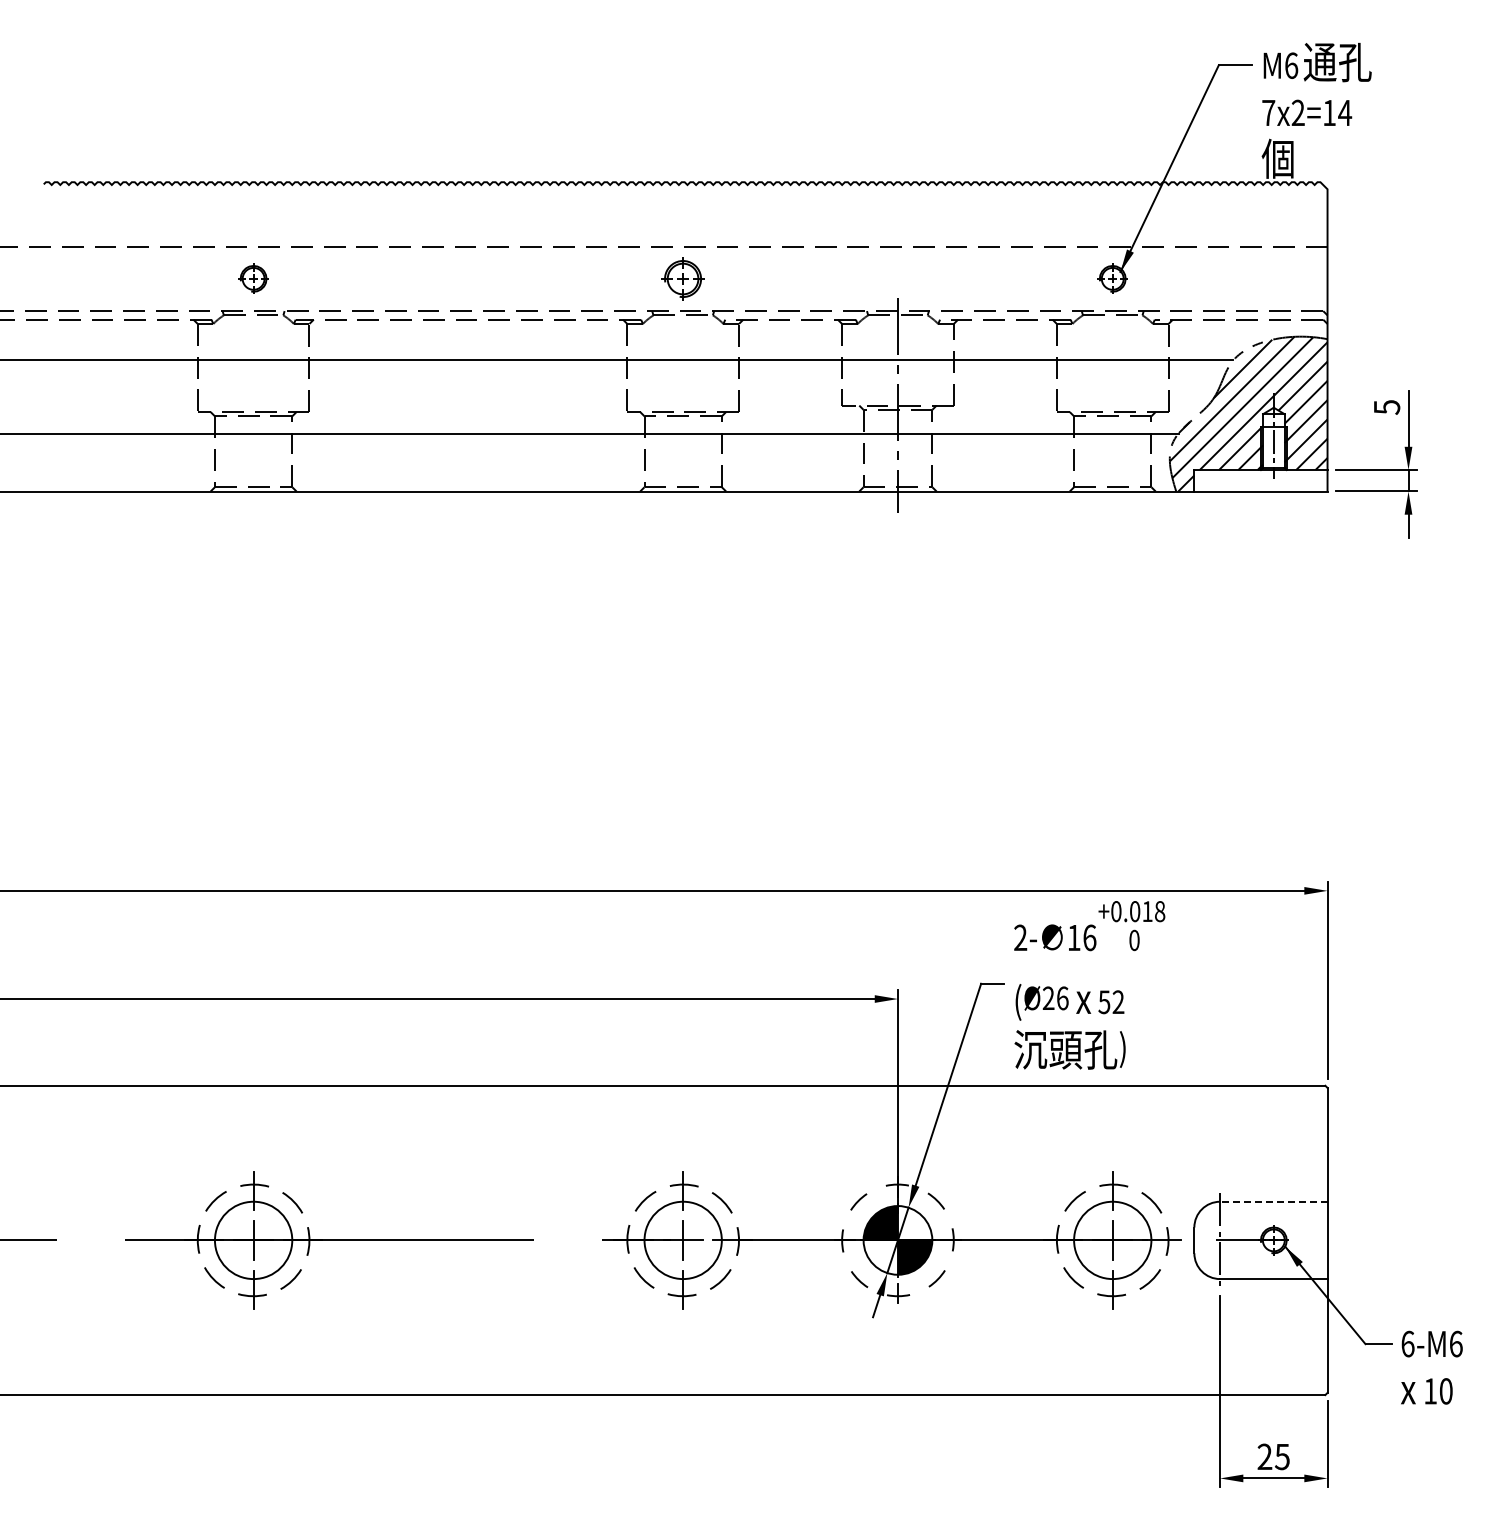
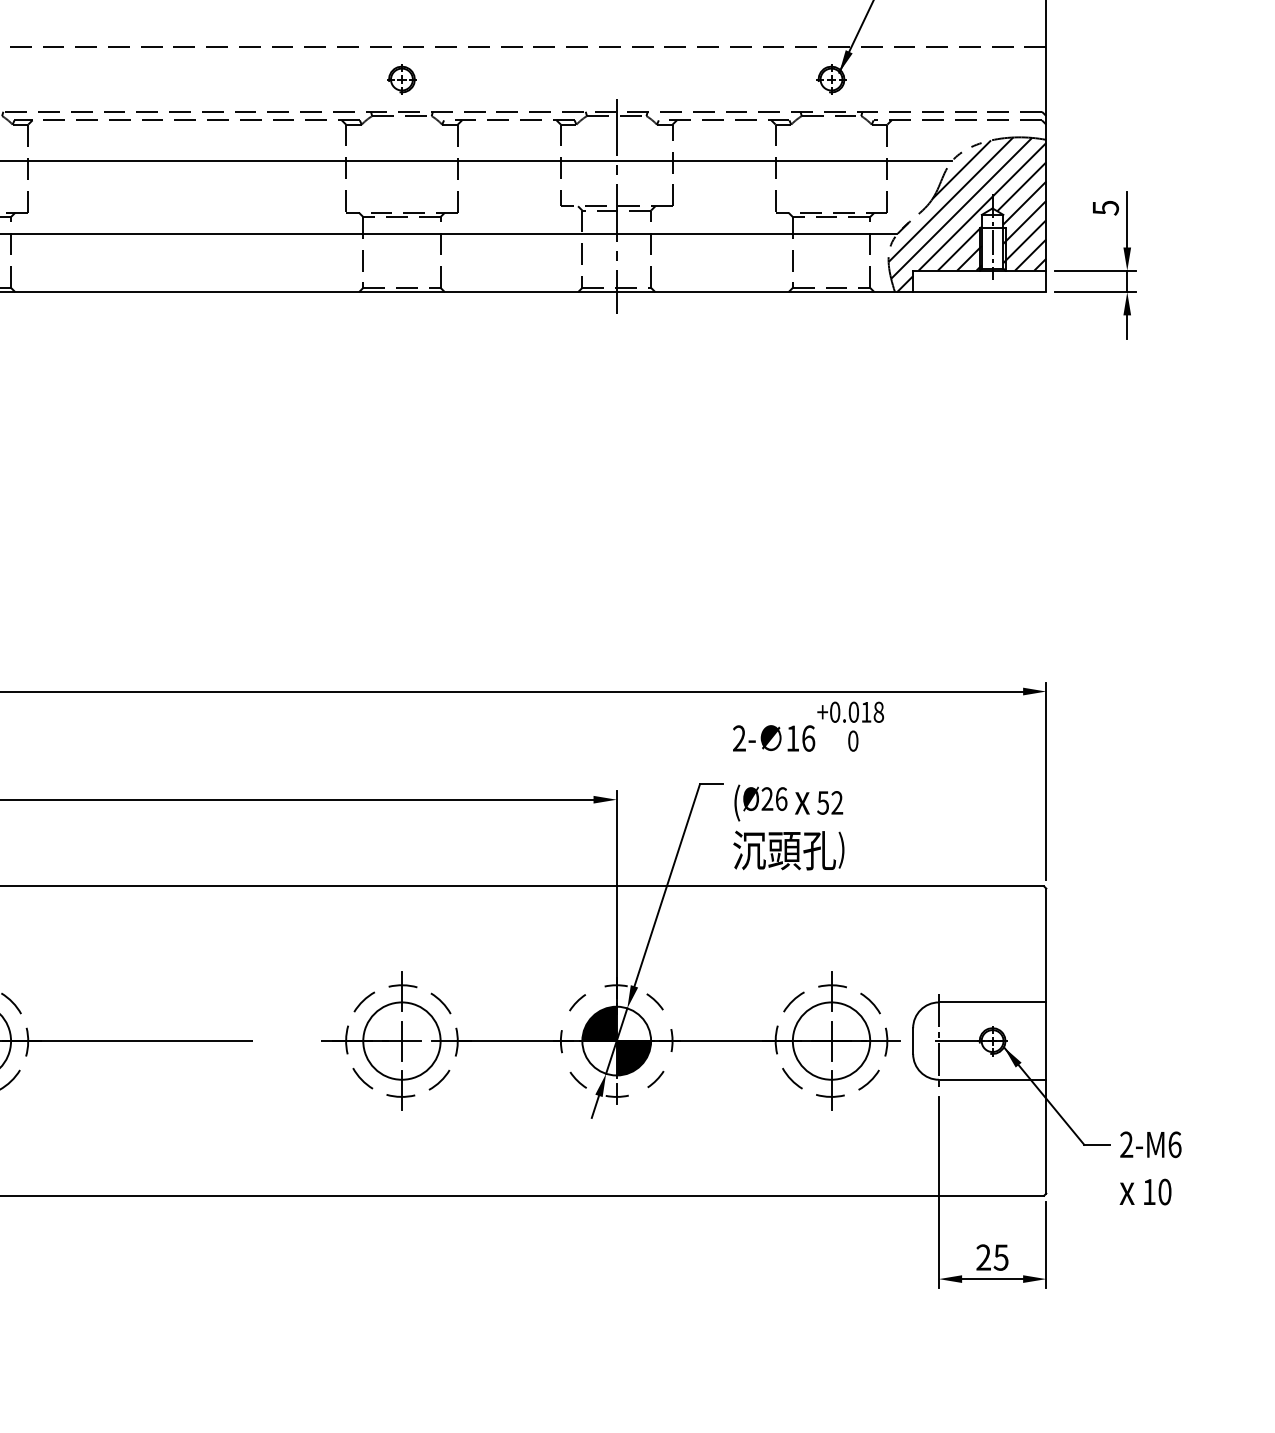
part: (683, 278) -> (402, 79), size x0.71
line: (1273, 1201) -> (992, 1002), dashed -> solid
text: (1407, 1343) -> (1126, 1144), 6-M6 -> 2-M6

